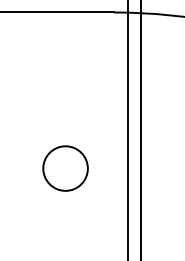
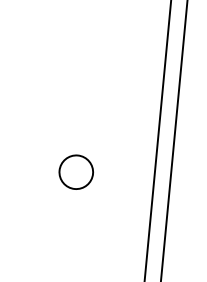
circle: (65, 168) -> (76, 172), size x0.6

